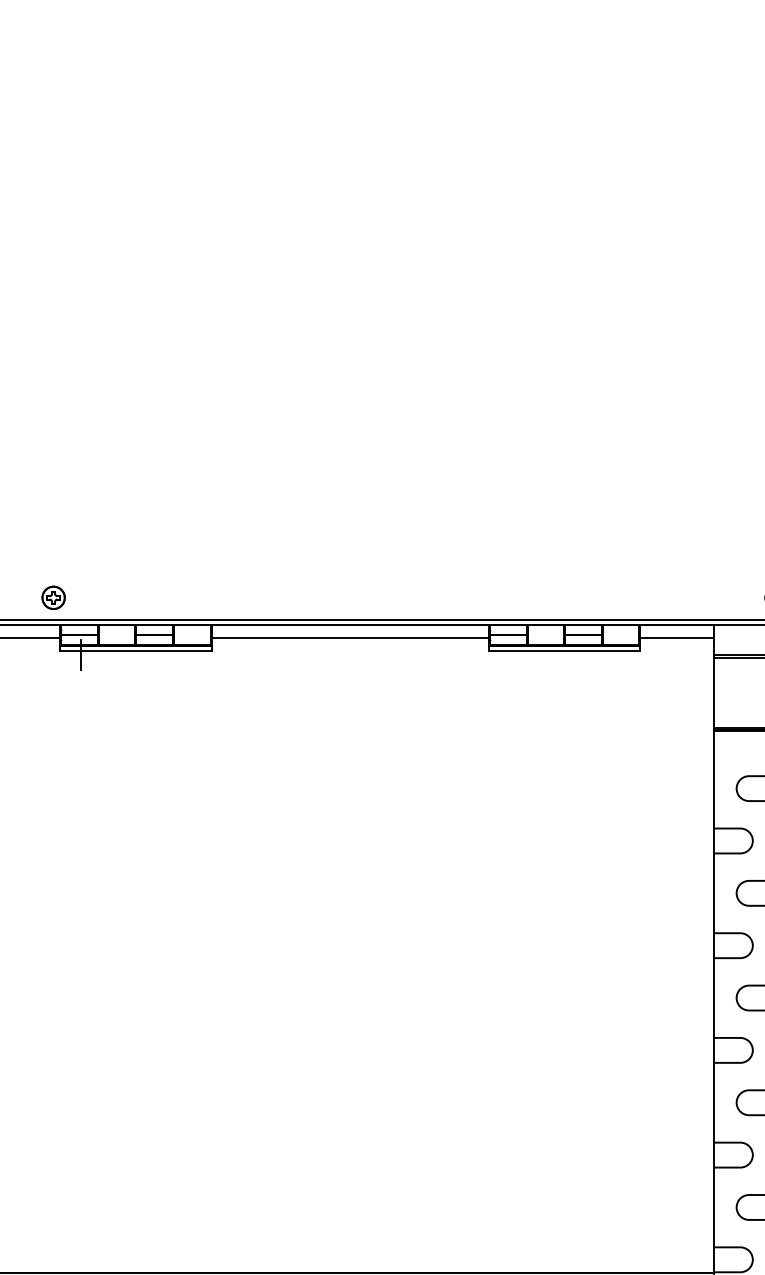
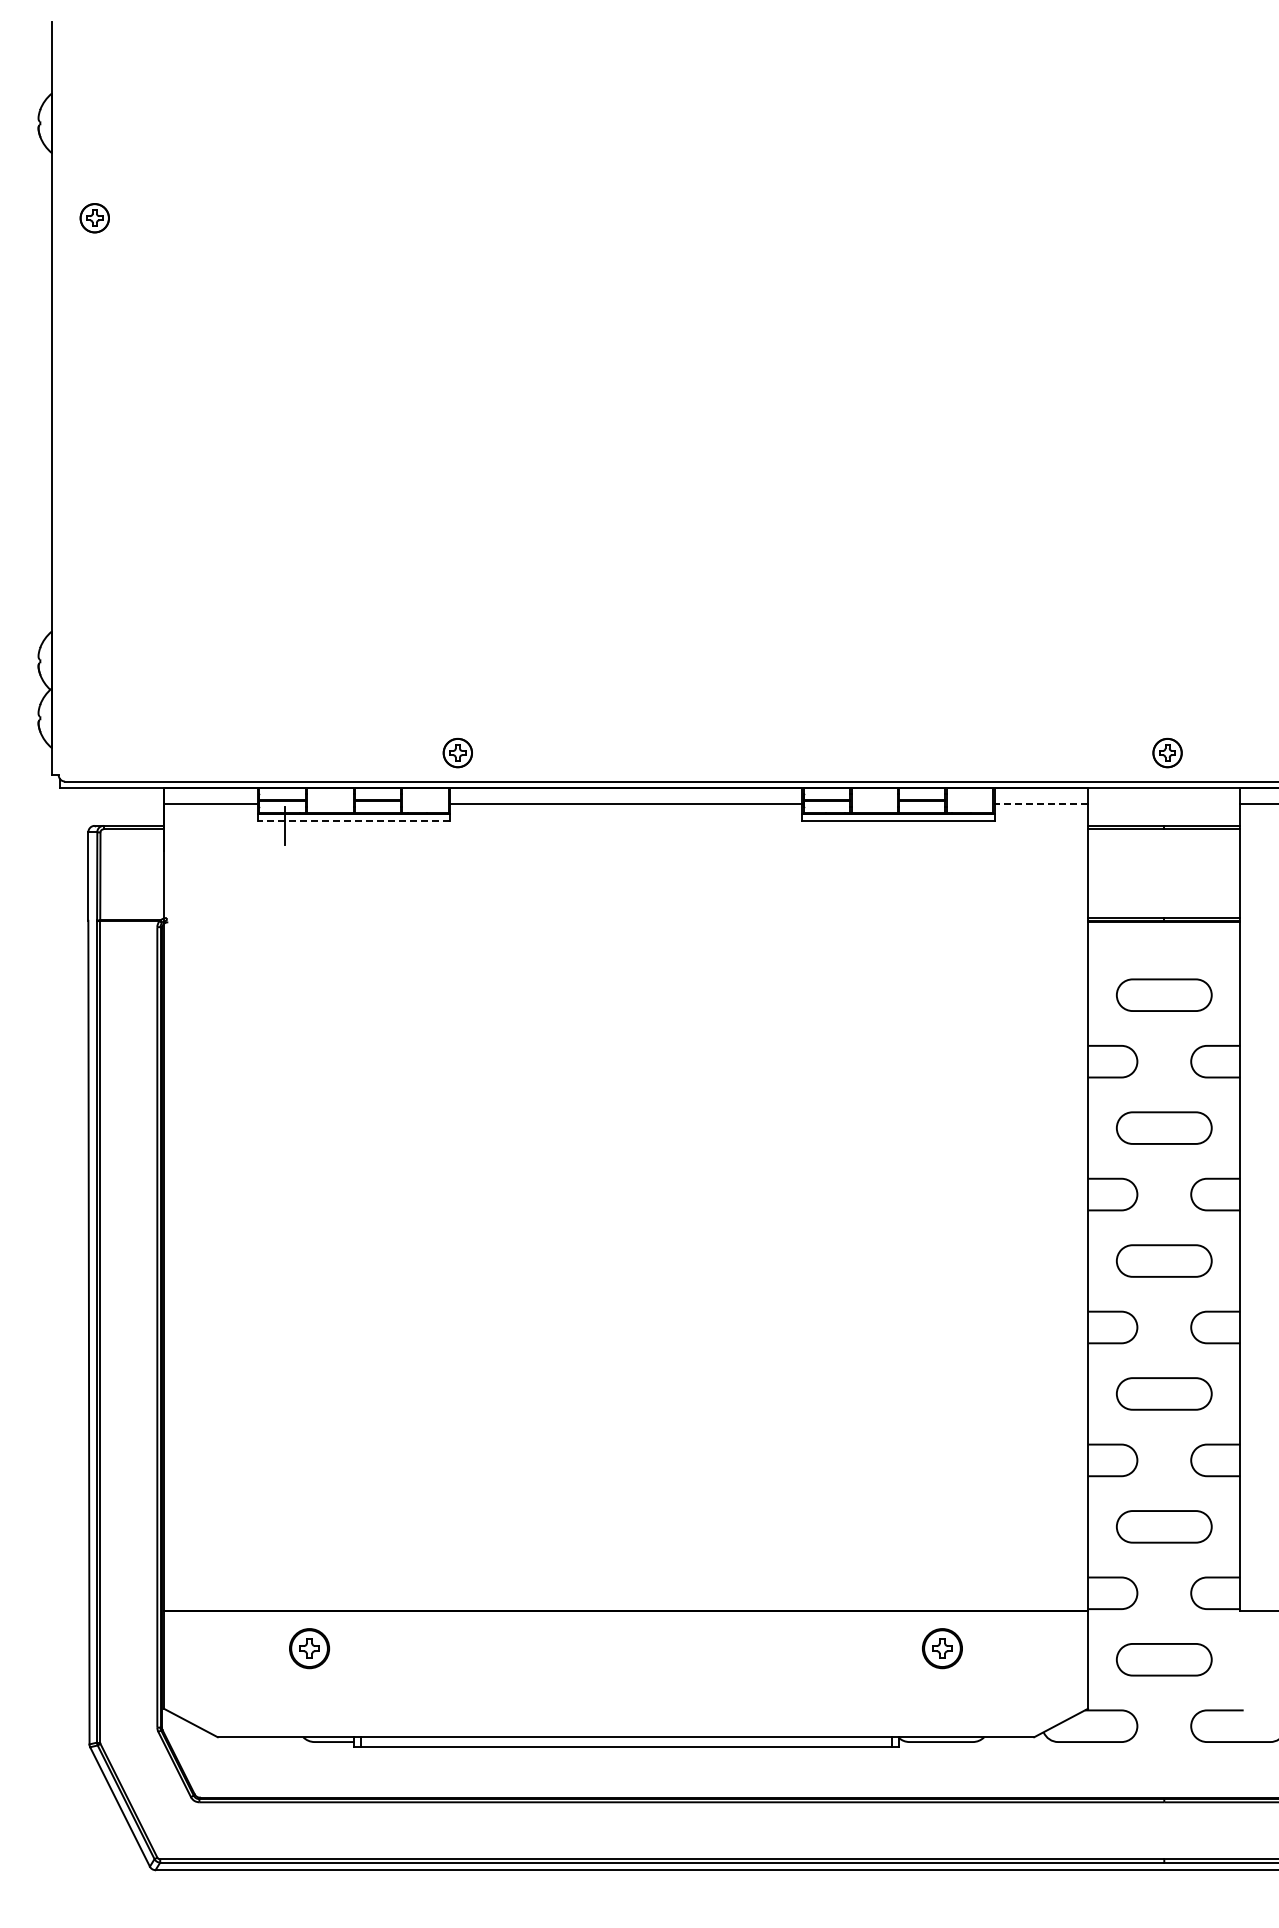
part: (53, 598) -> (457, 753), moved
line: (677, 637) -> (1041, 803), solid -> dashed
line: (135, 650) -> (353, 820), solid -> dashed

